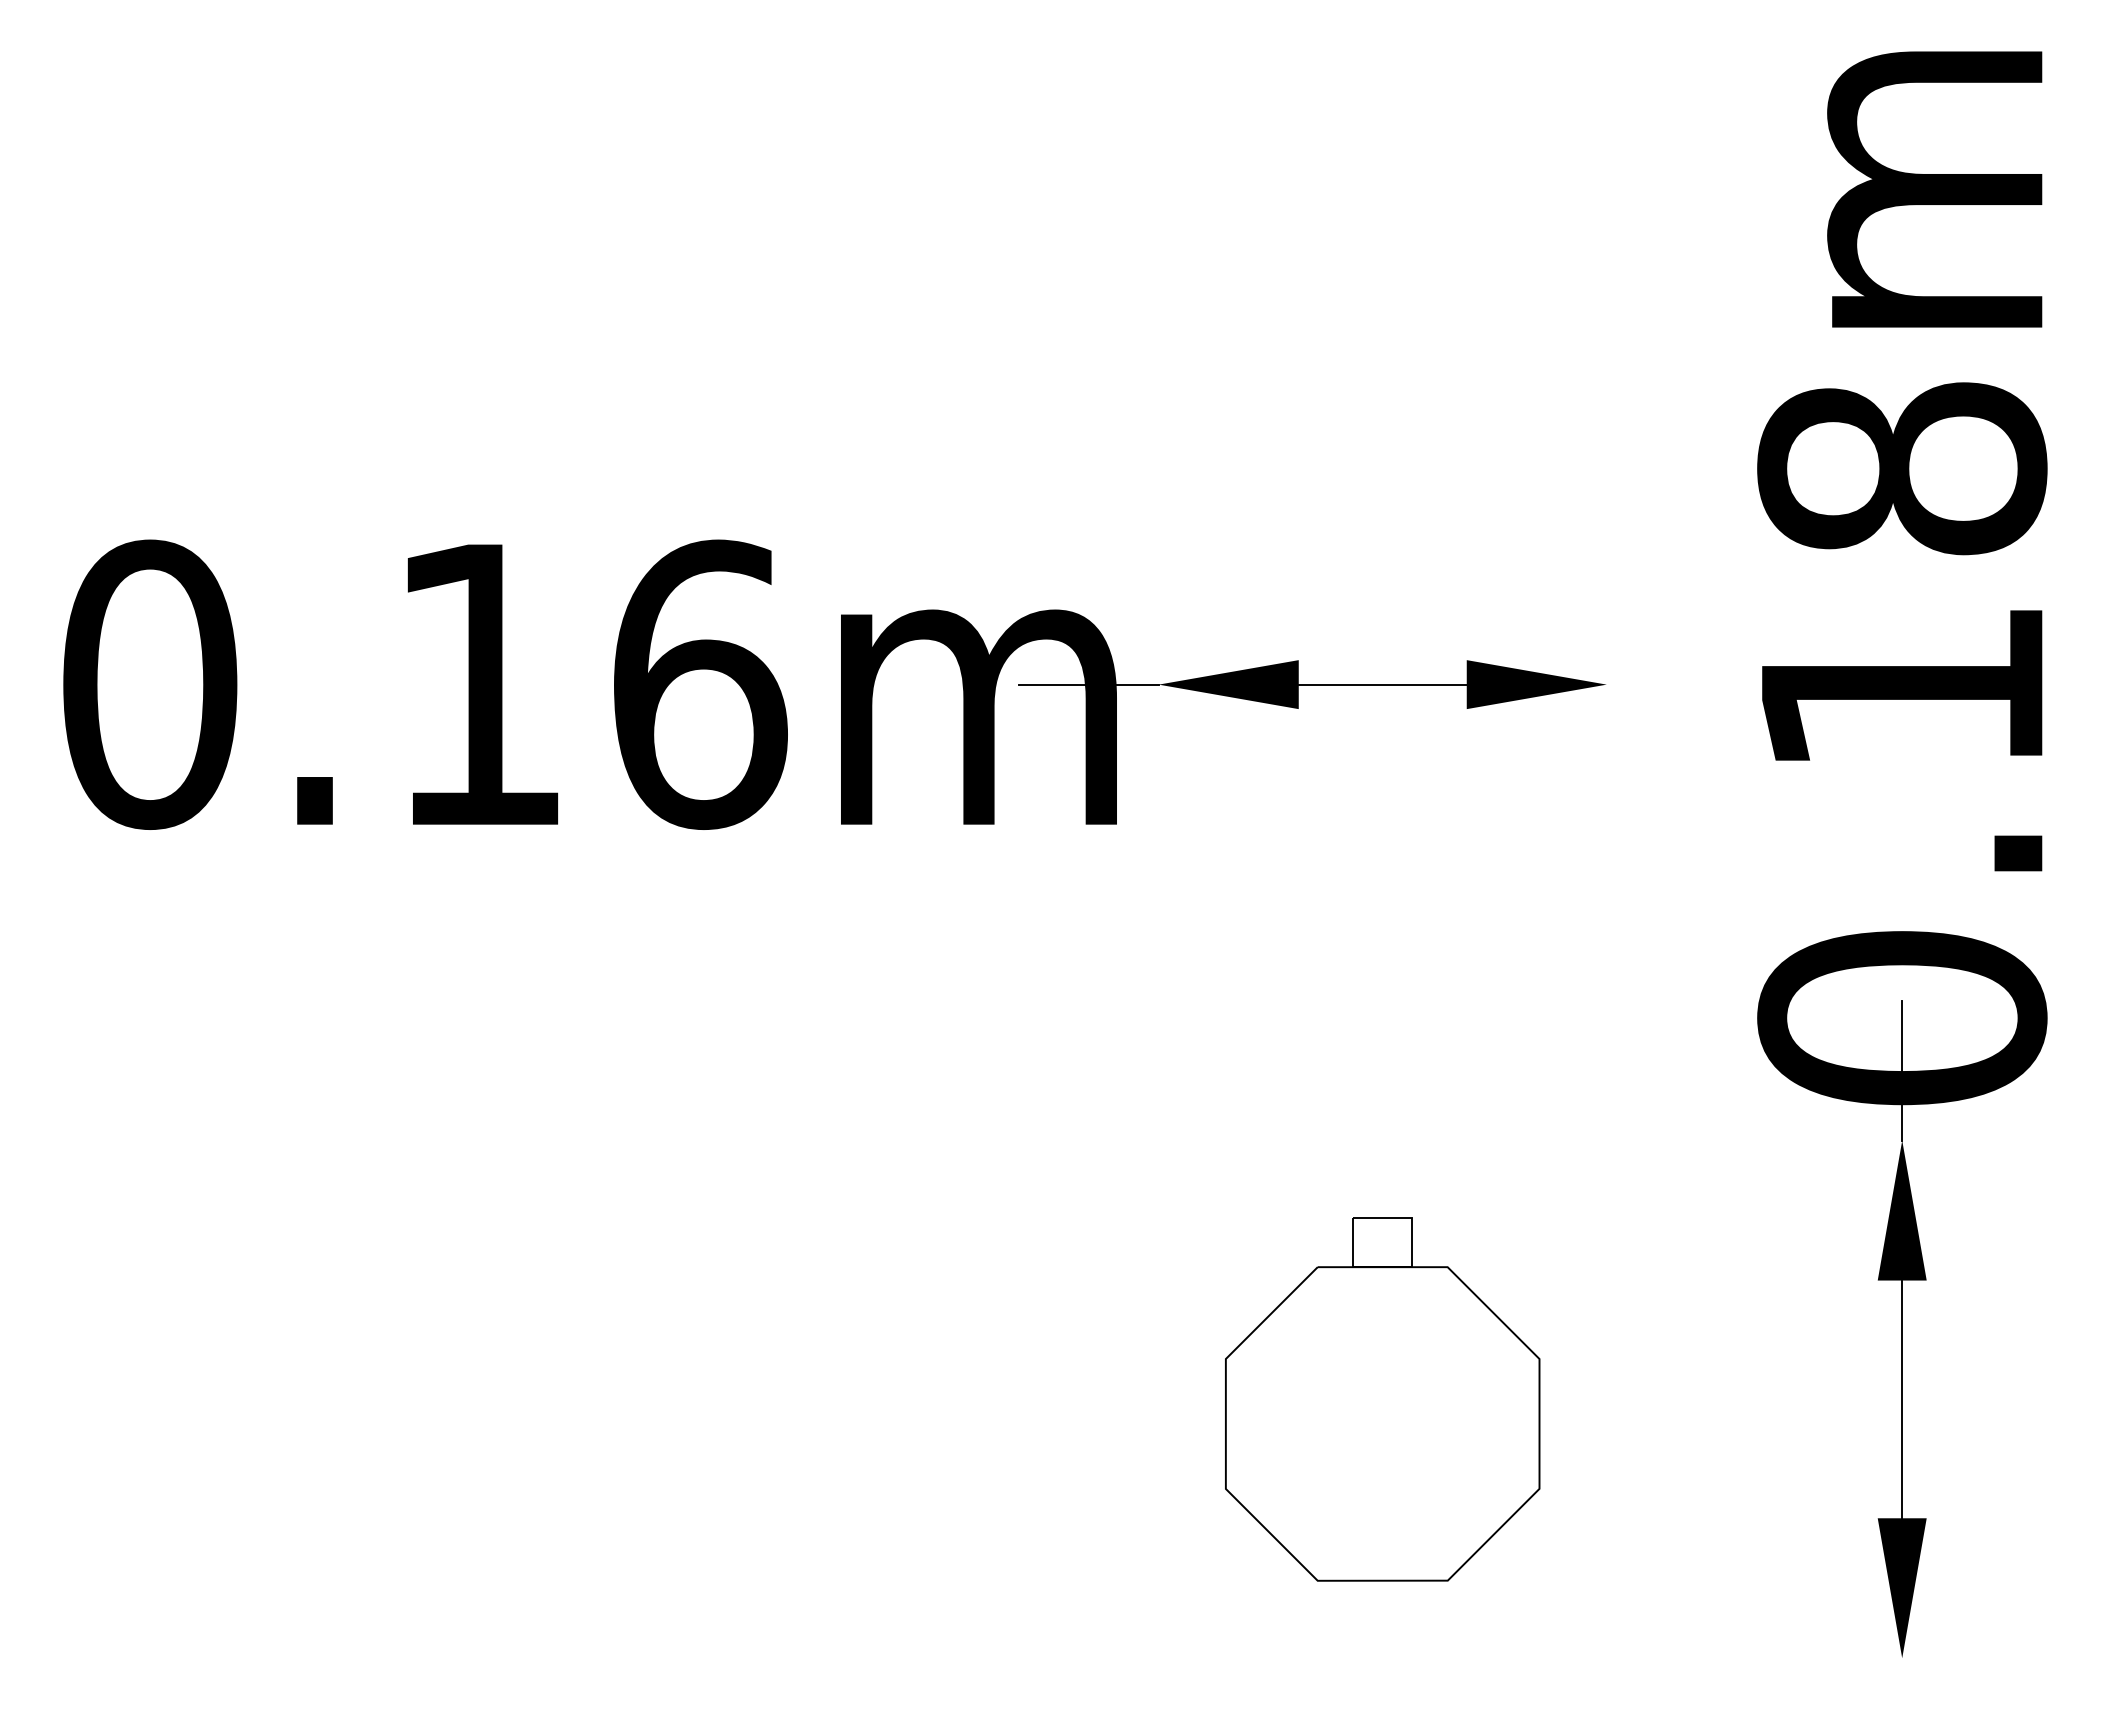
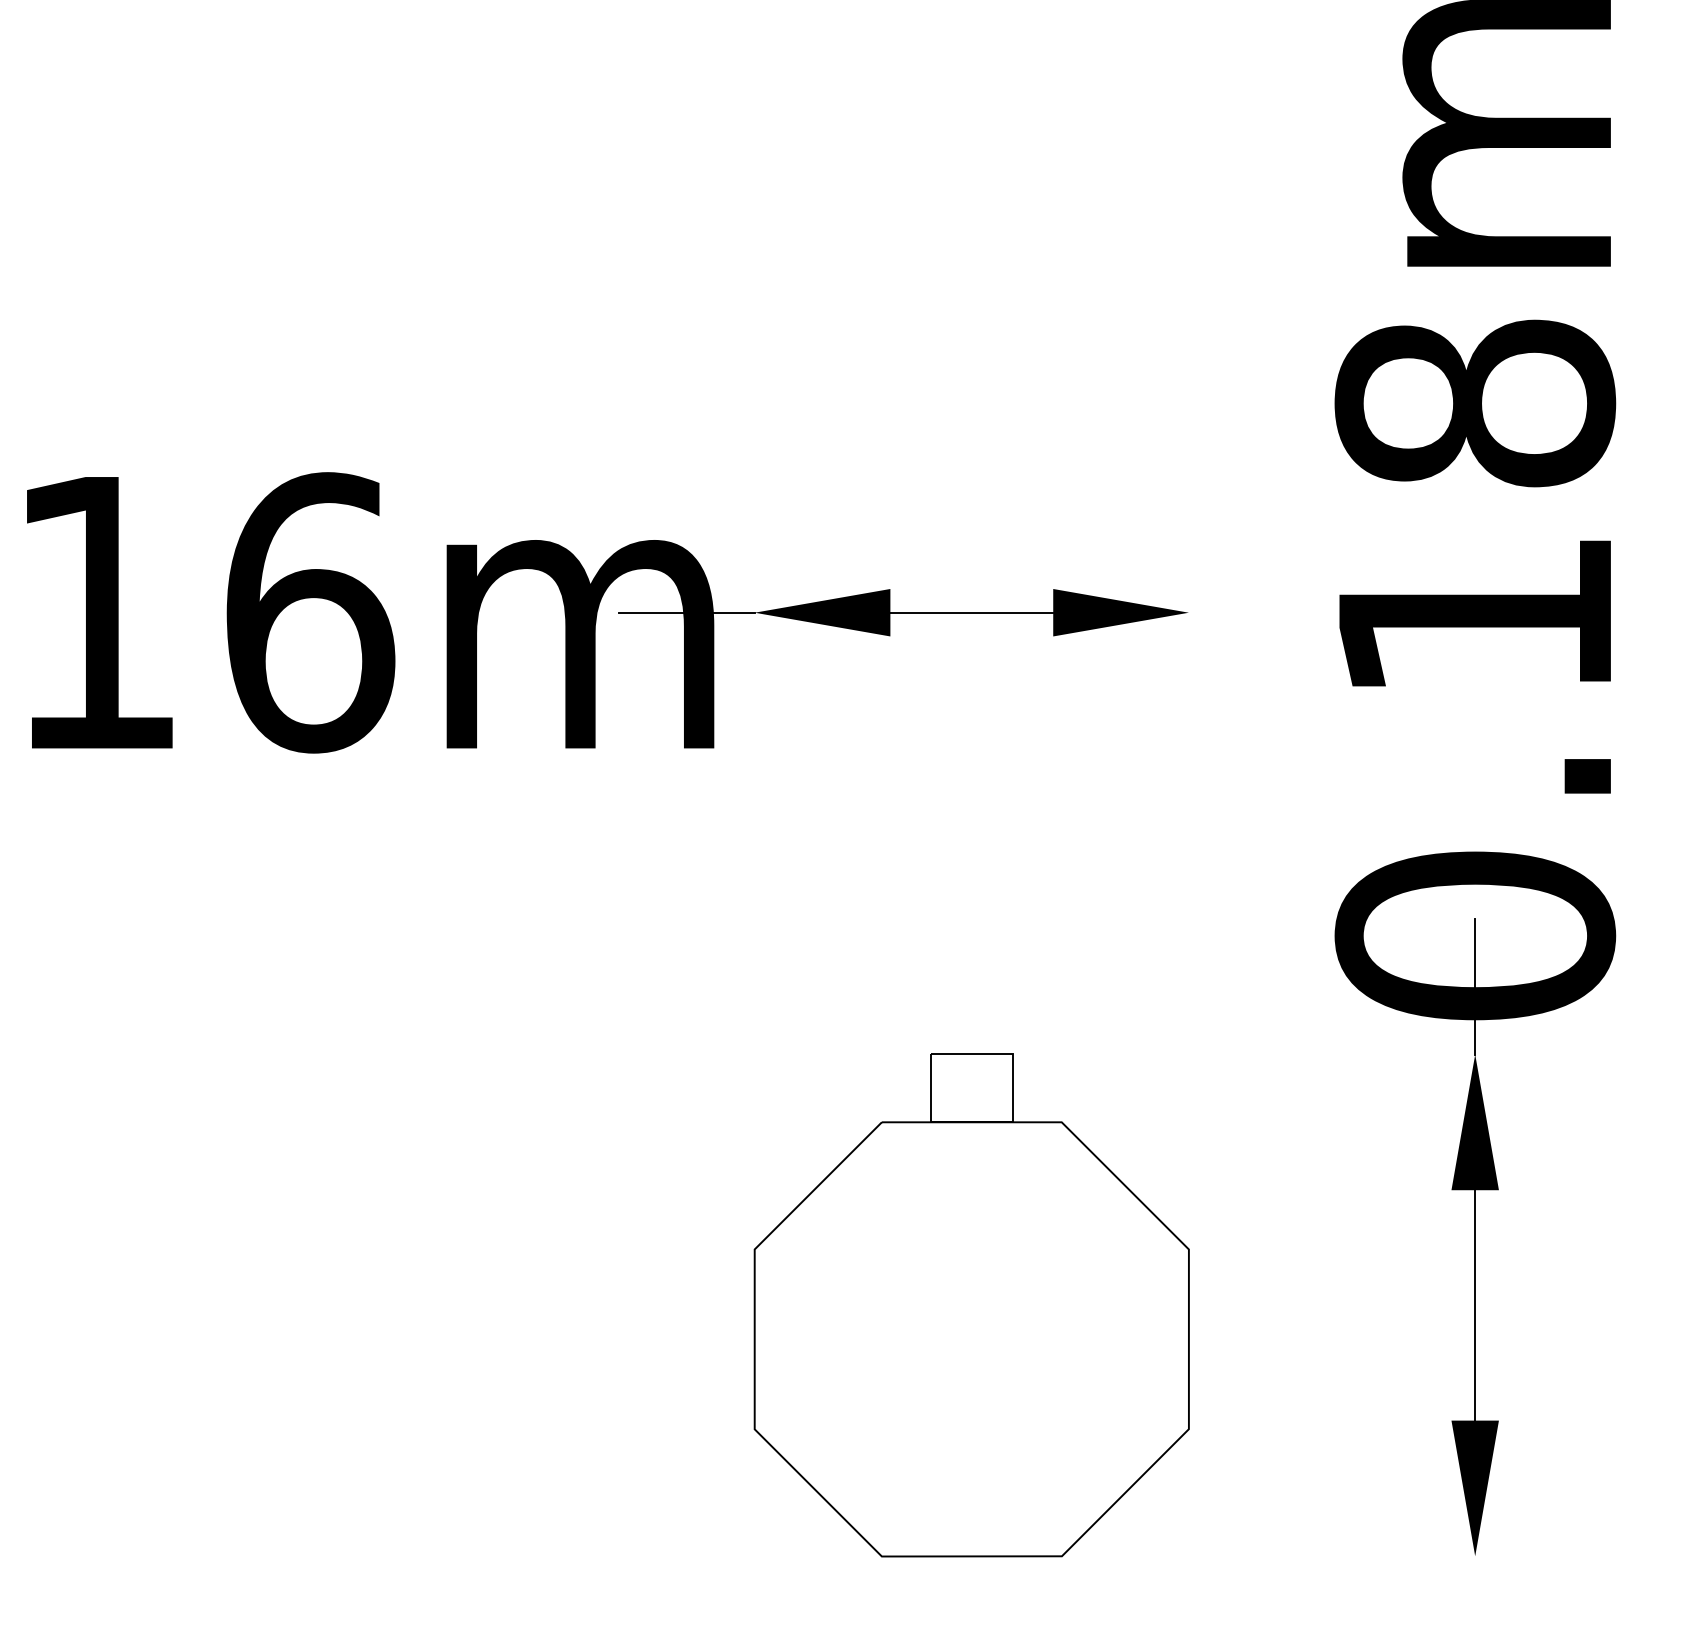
part: (1382, 1399) -> (971, 1305), size x1.43

